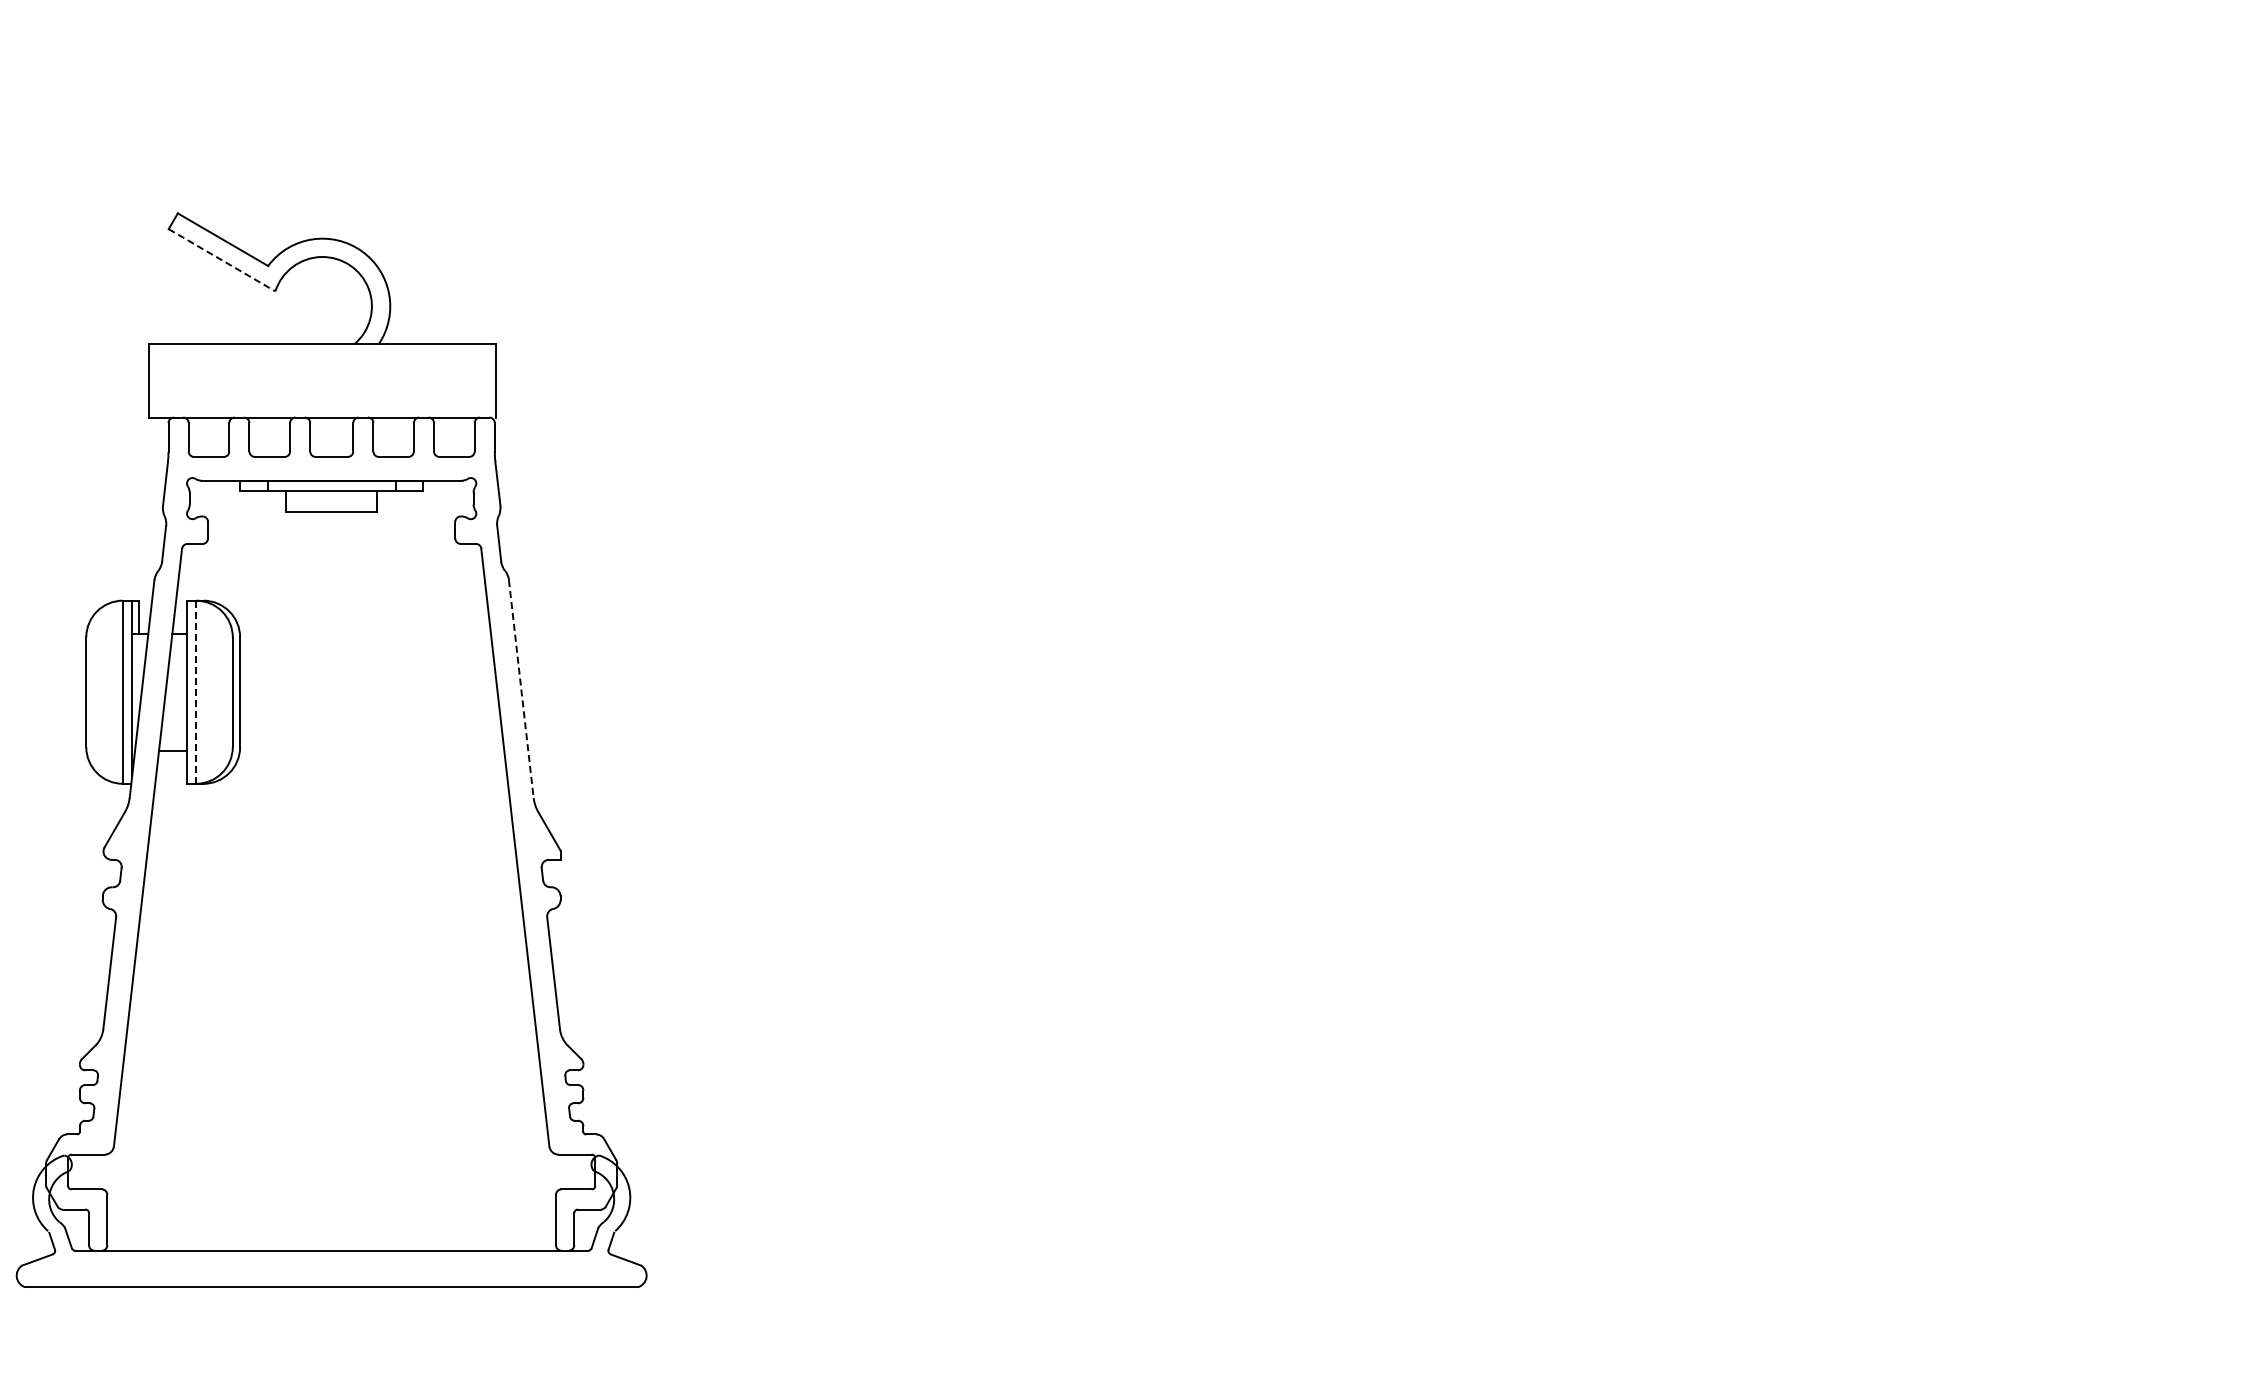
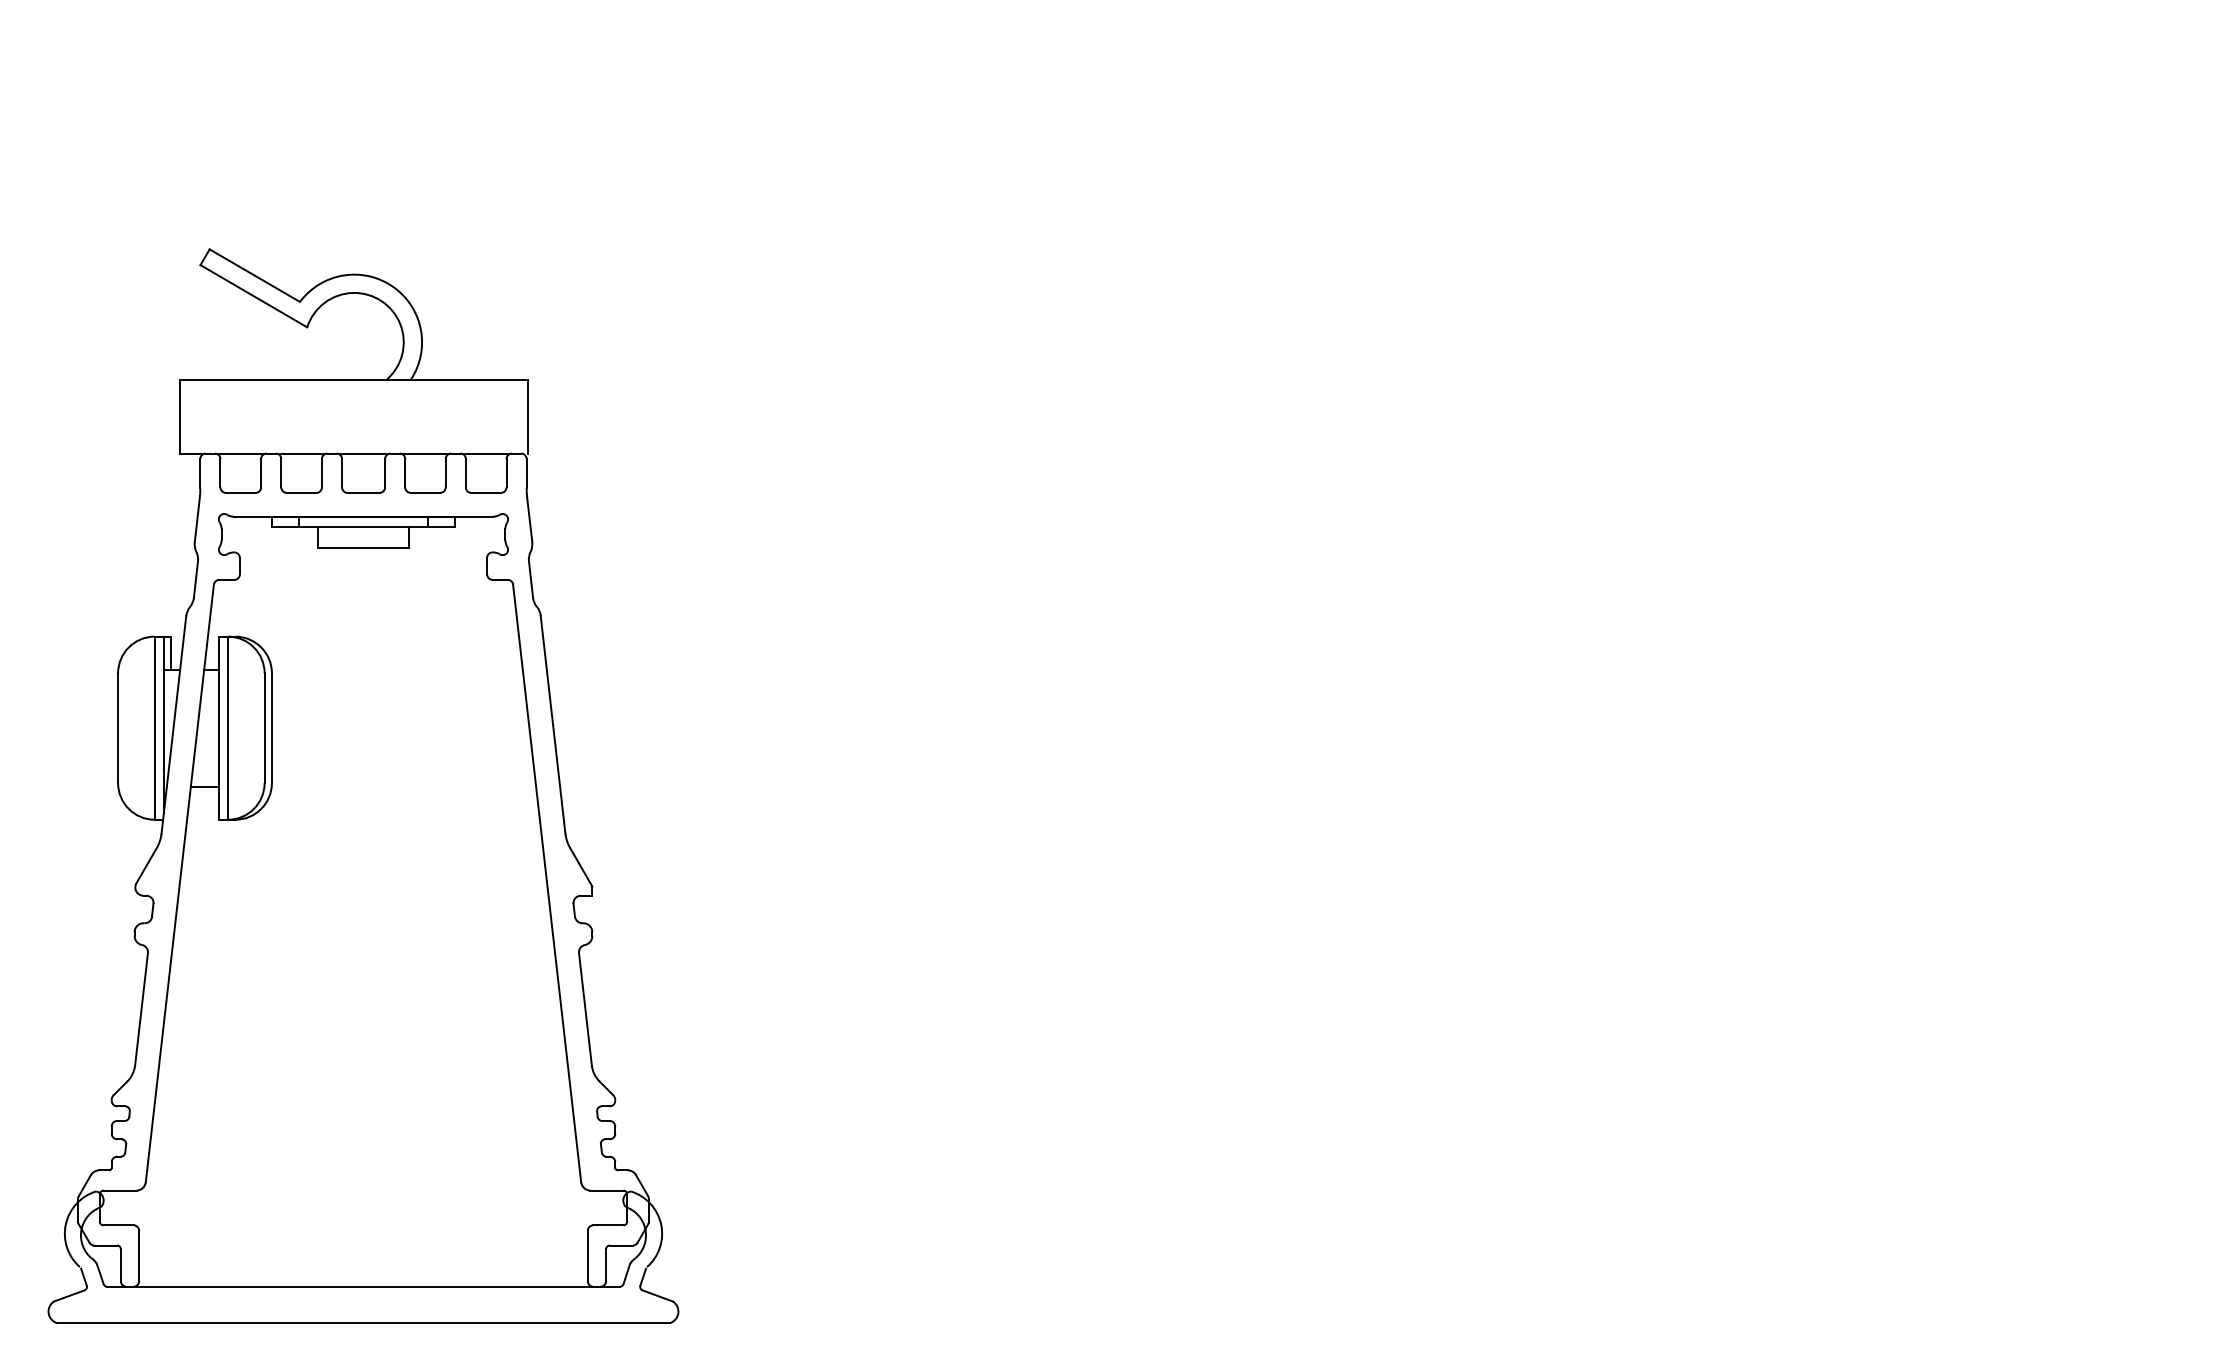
line: (222, 260) -> (254, 296), dashed -> solid
line: (521, 689) -> (553, 725), dashed -> solid
line: (196, 692) -> (228, 728), dashed -> solid

